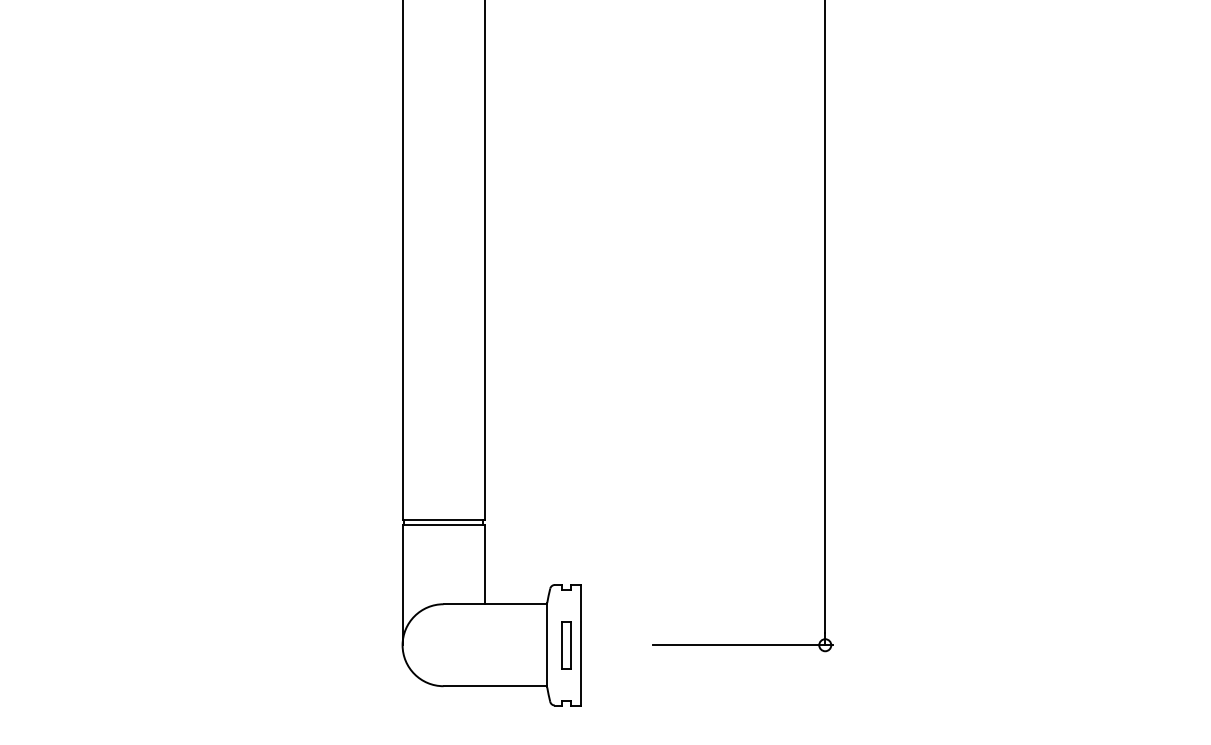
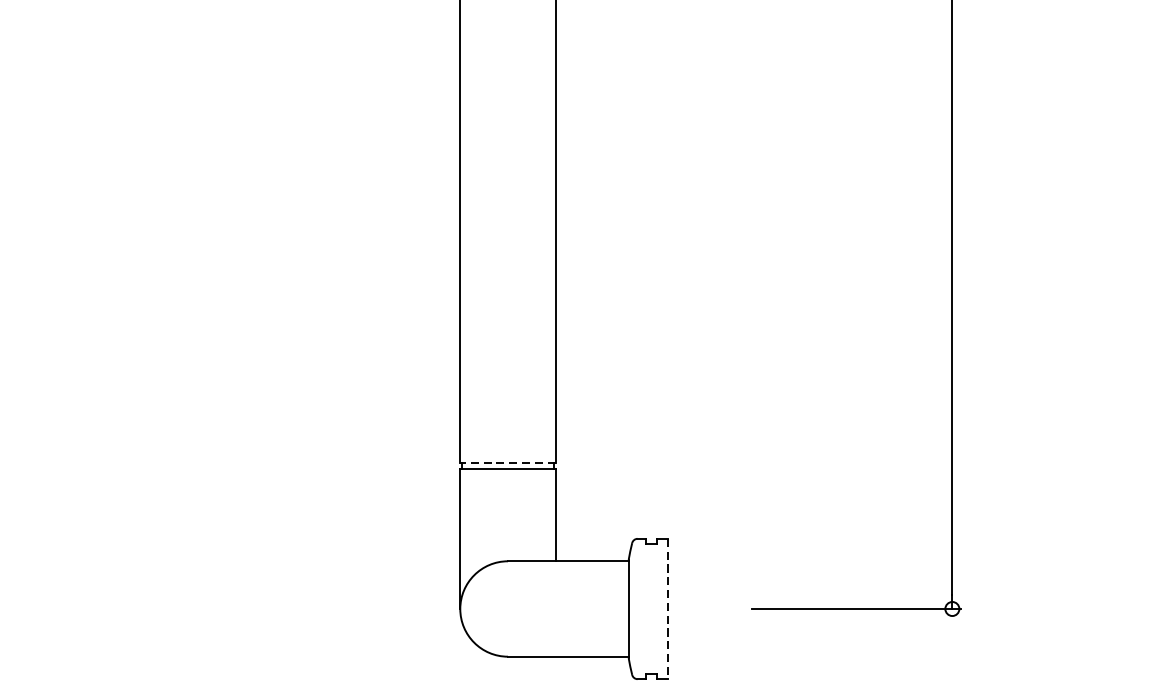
line: (443, 519) -> (507, 462), solid -> dashed
part: (566, 645) -> (651, 609), removed
line: (580, 645) -> (667, 609), solid -> dashed

